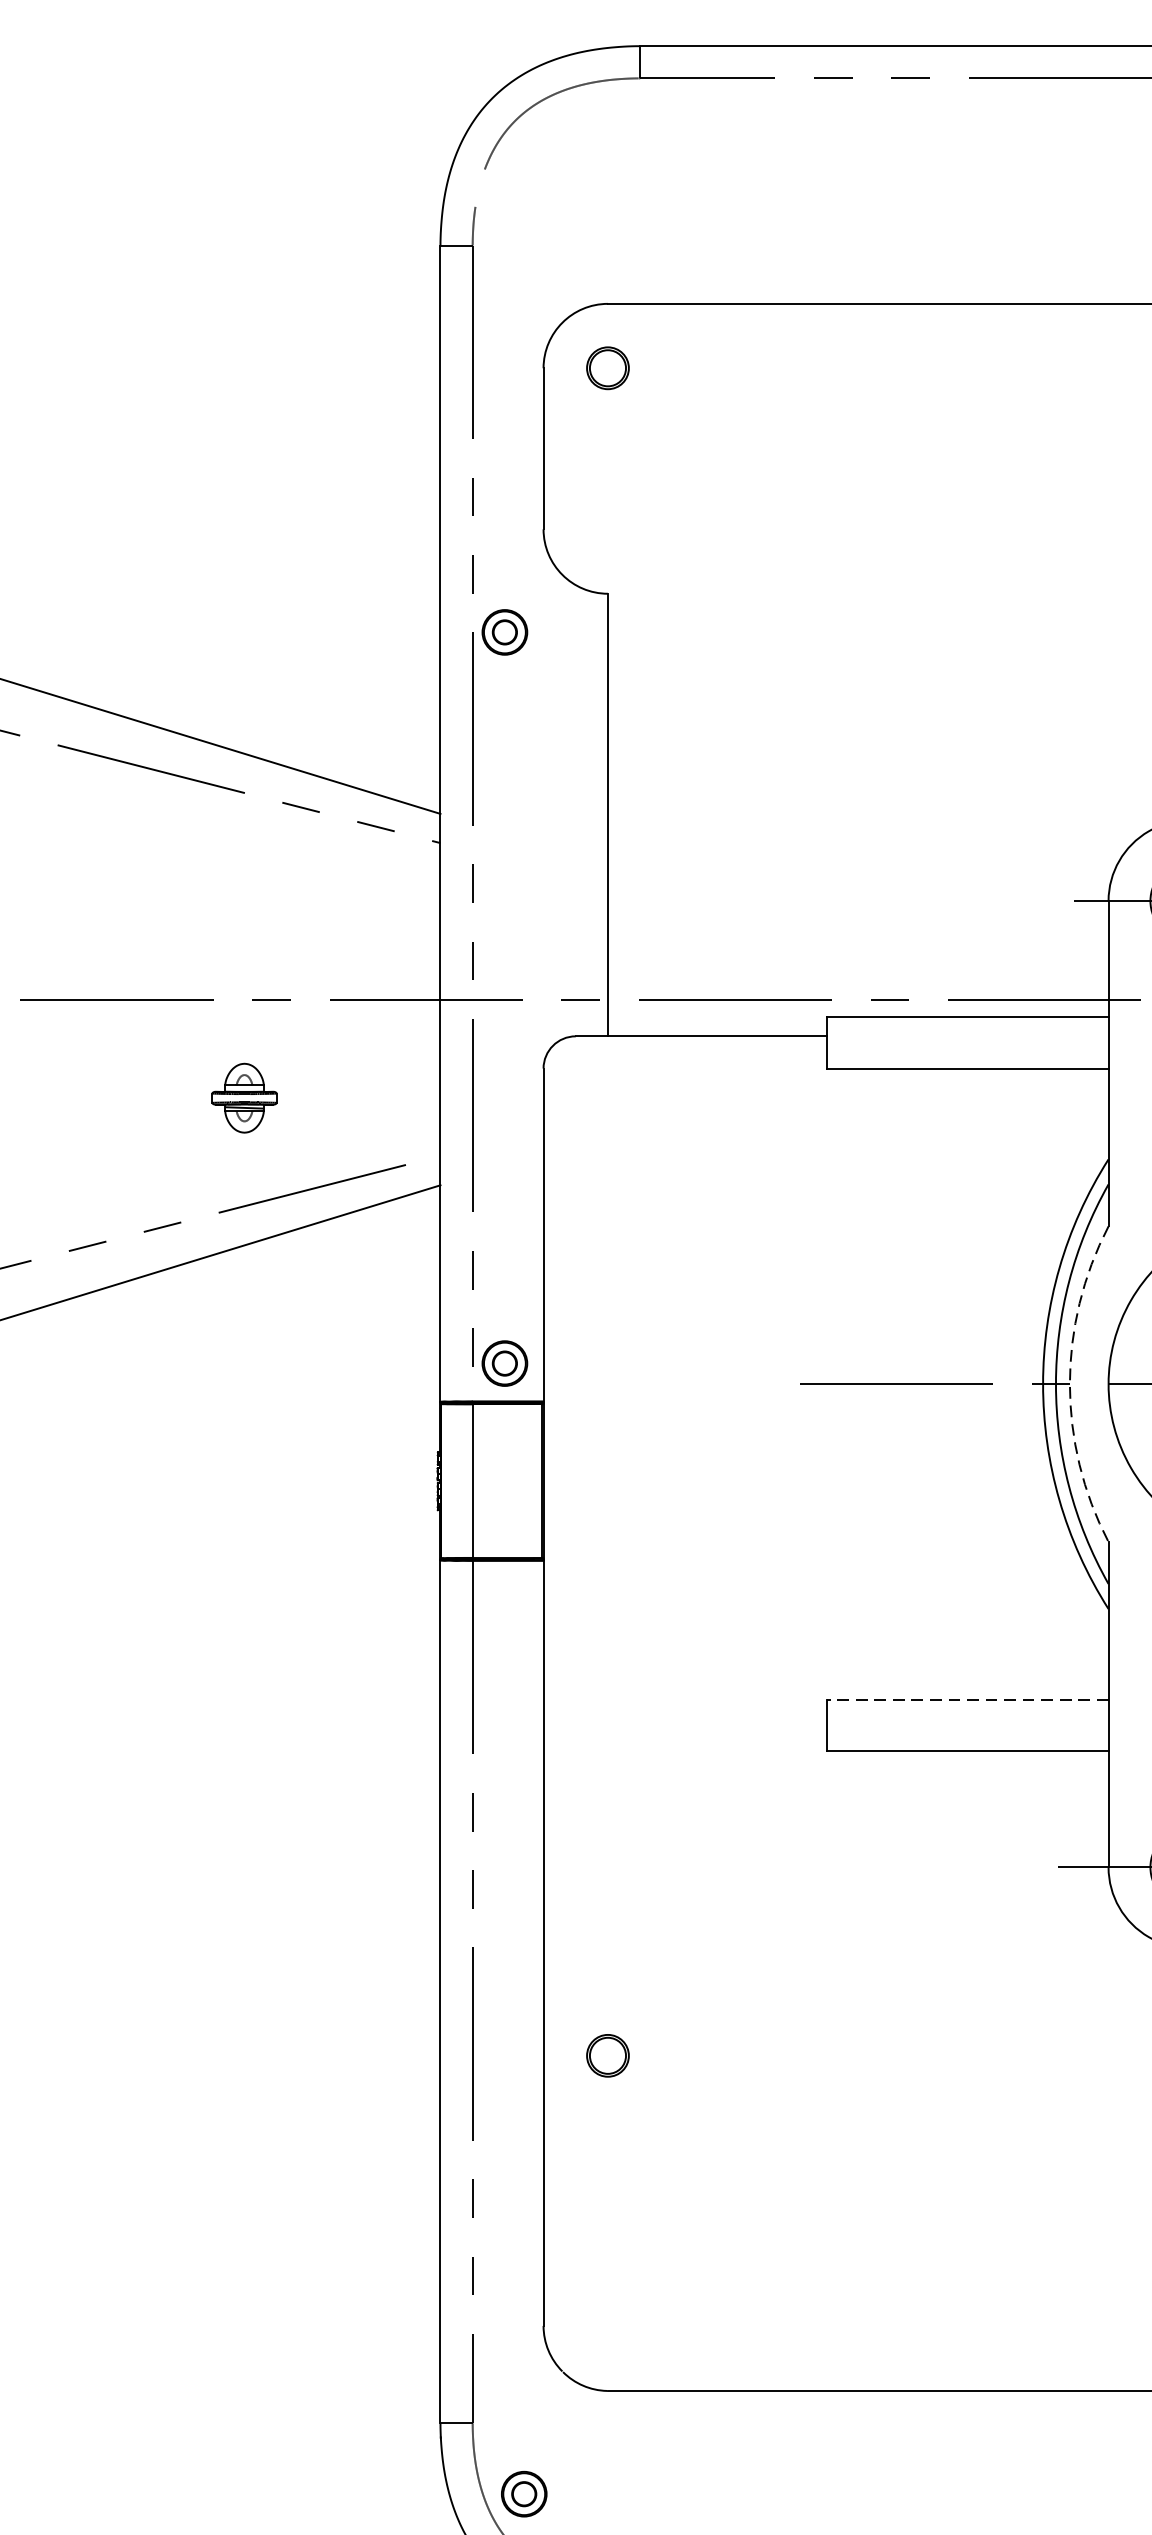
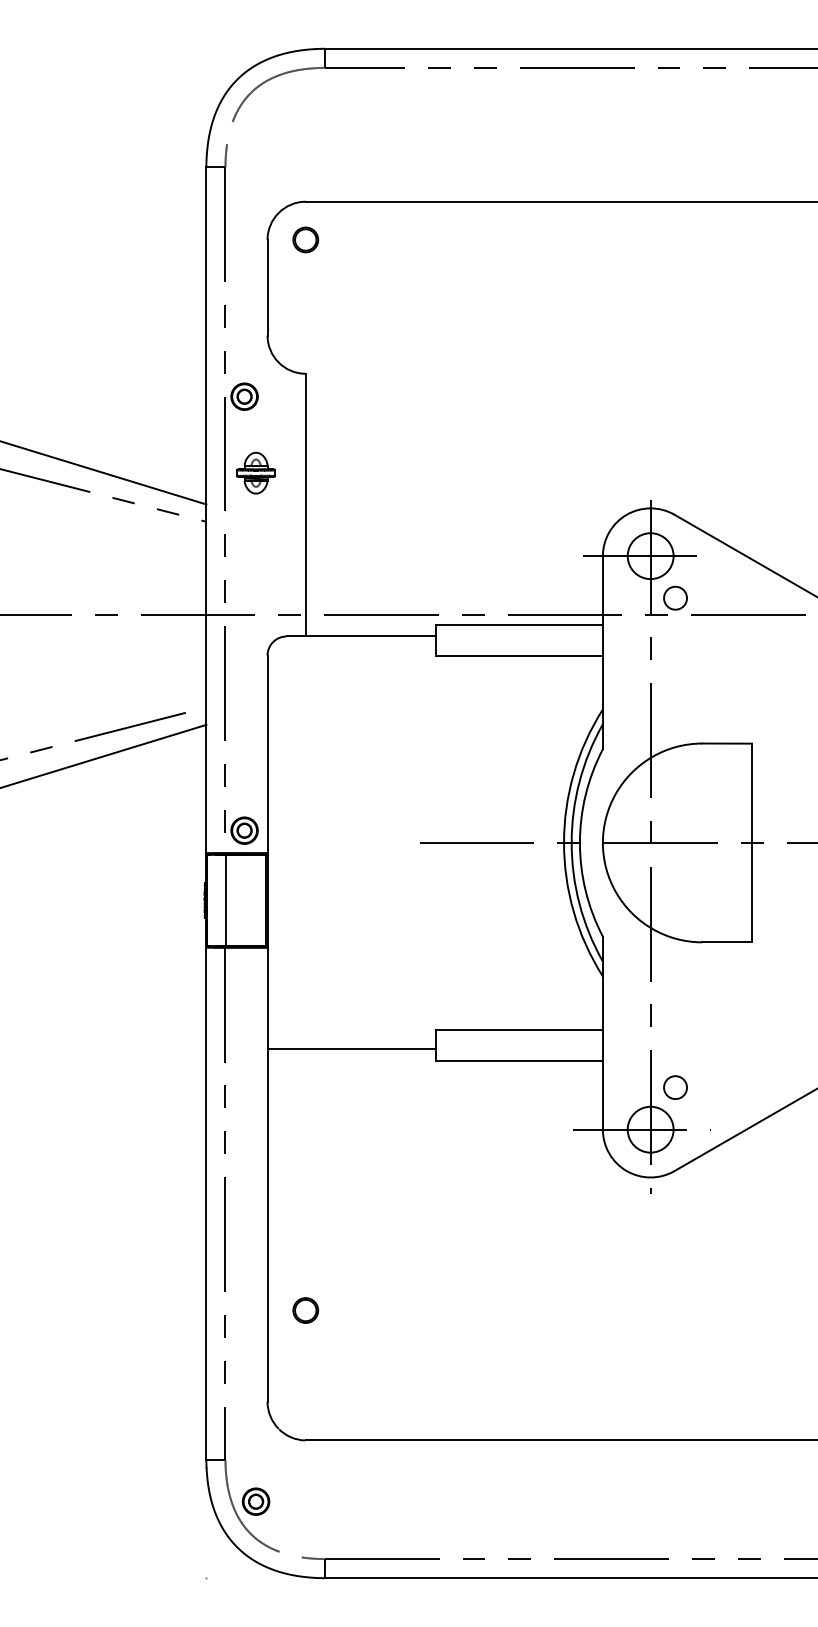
part: (243, 1097) -> (255, 472), moved
arc: (1069, 1383) -> (579, 842), dashed -> solid
line: (968, 1700) -> (519, 1030), dashed -> solid
line: (685, 1732) -> (351, 1049), added
part: (607, 2055) -> (305, 1310), moved

